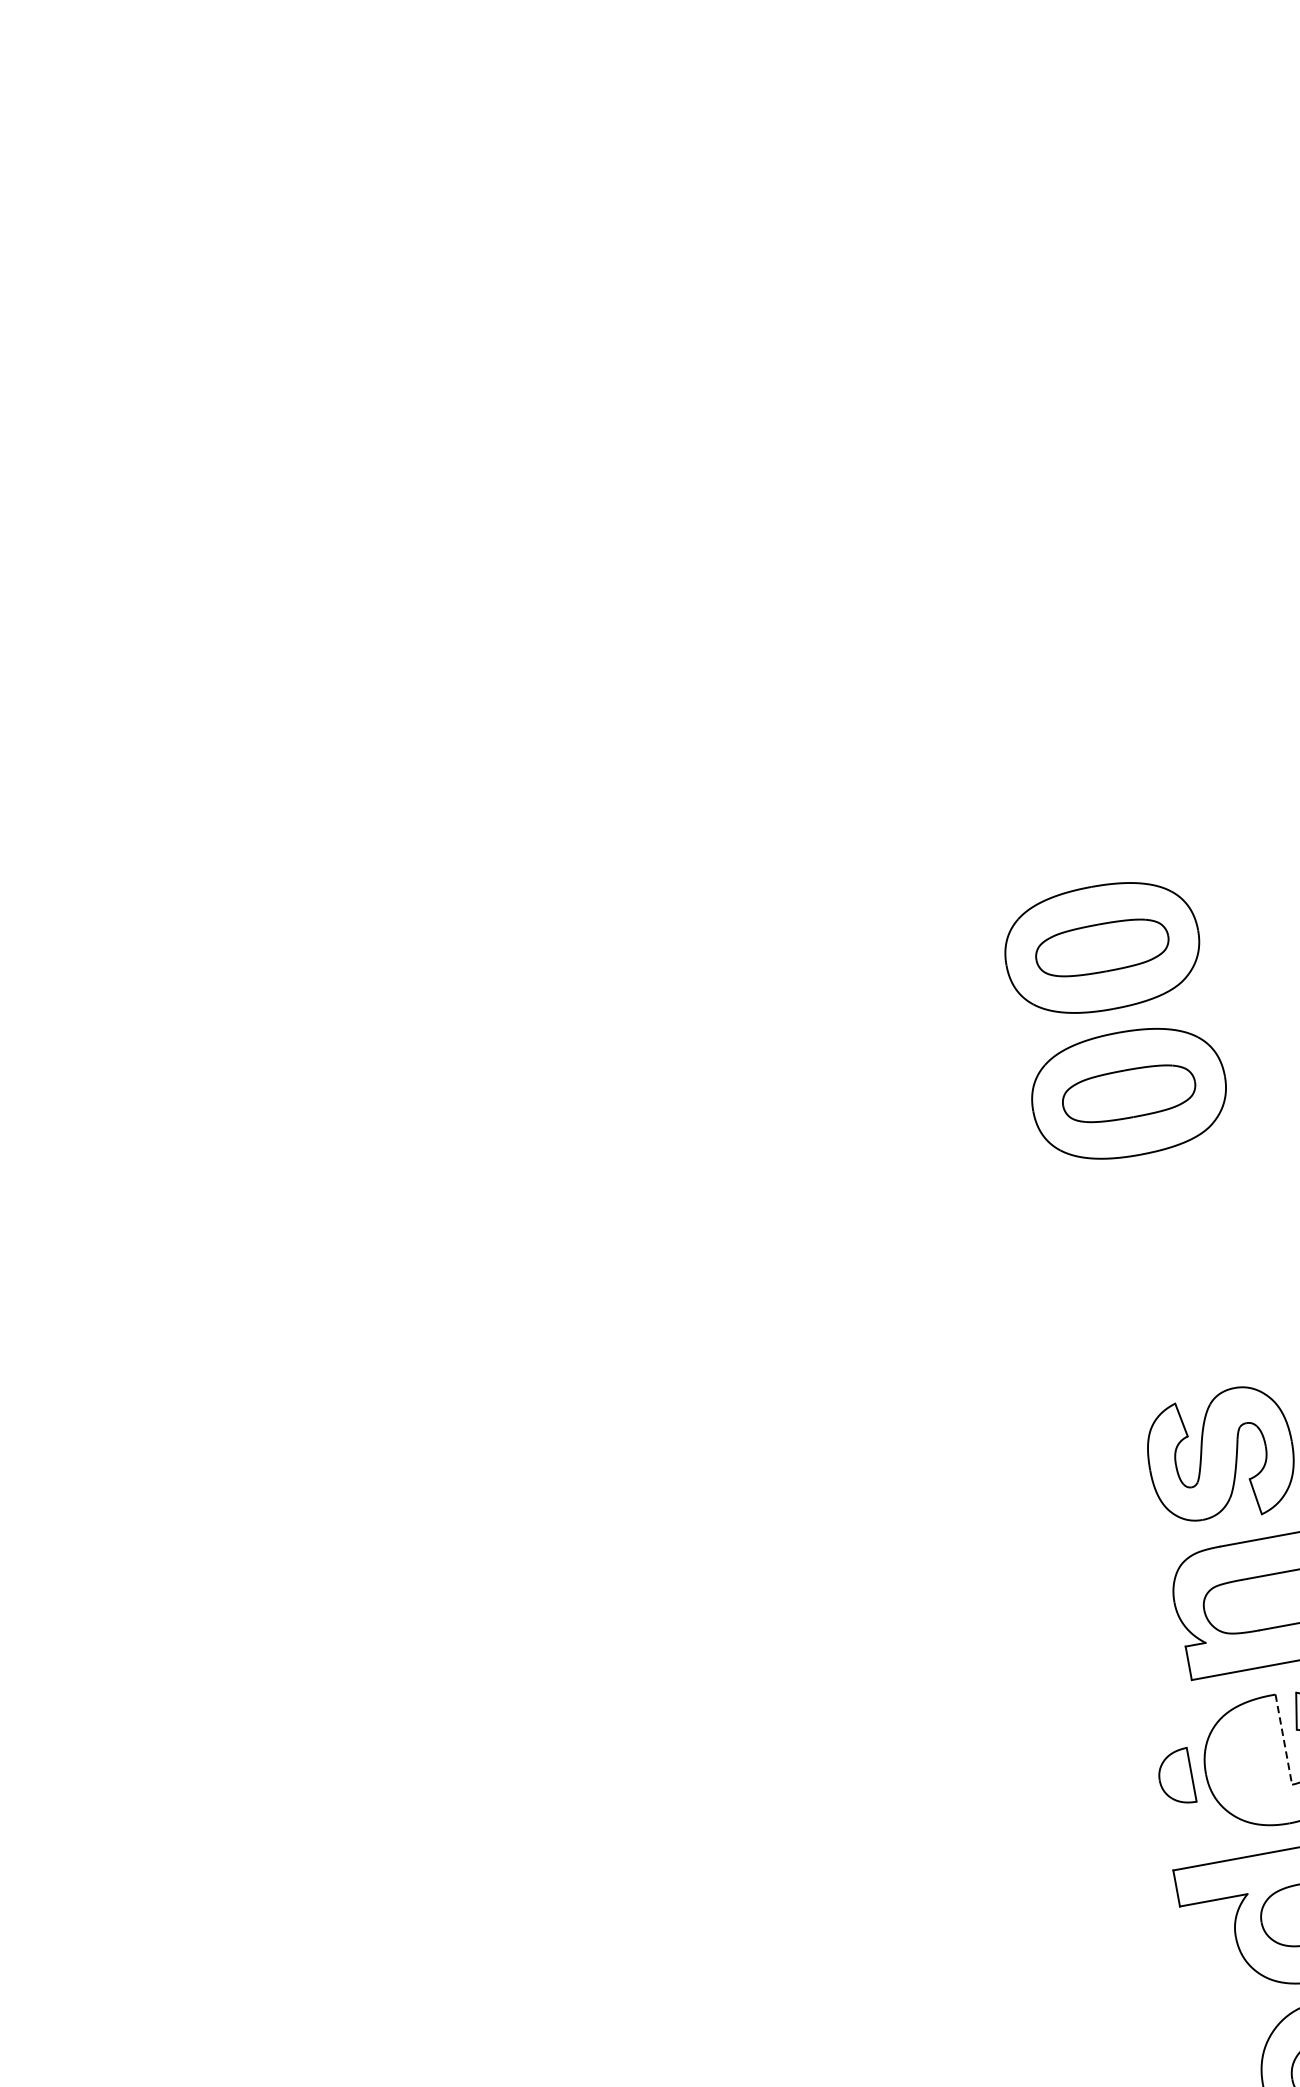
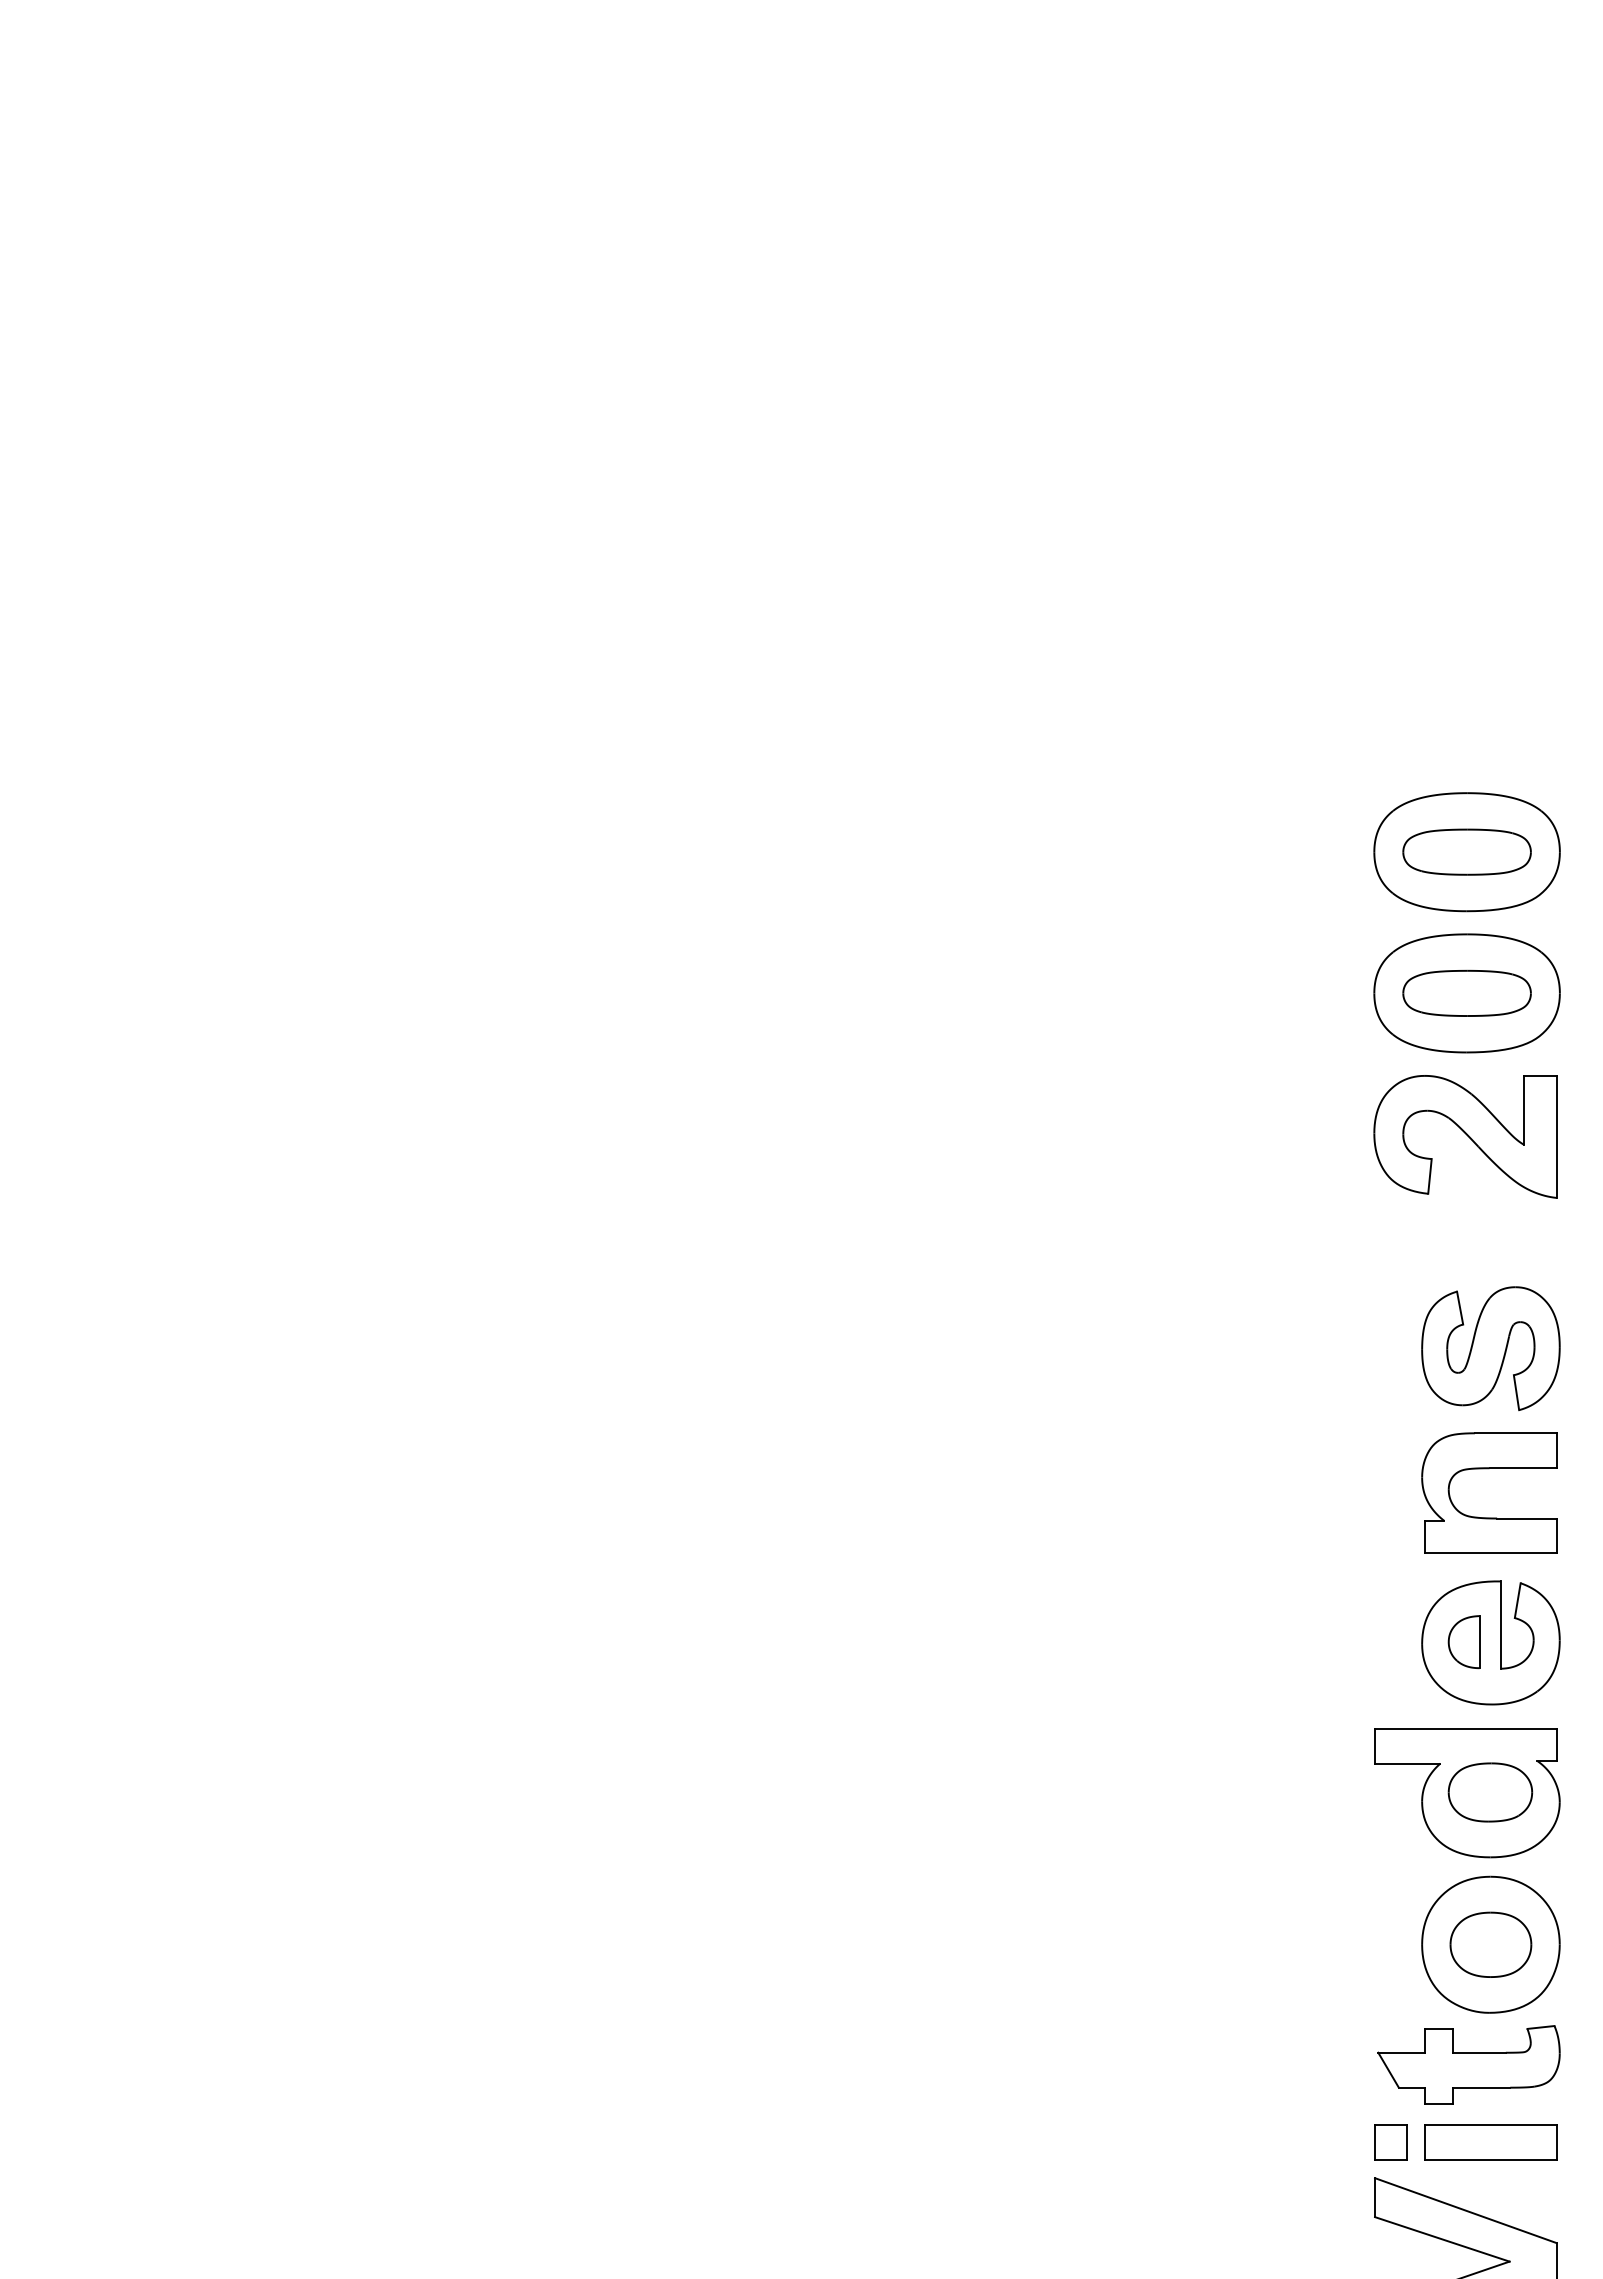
part: (1154, 1241) -> (1465, 1136), added
line: (1283, 1740) -> (1500, 1625), dashed -> solid
part: (1175, 1778) -> (1463, 1642), moved

